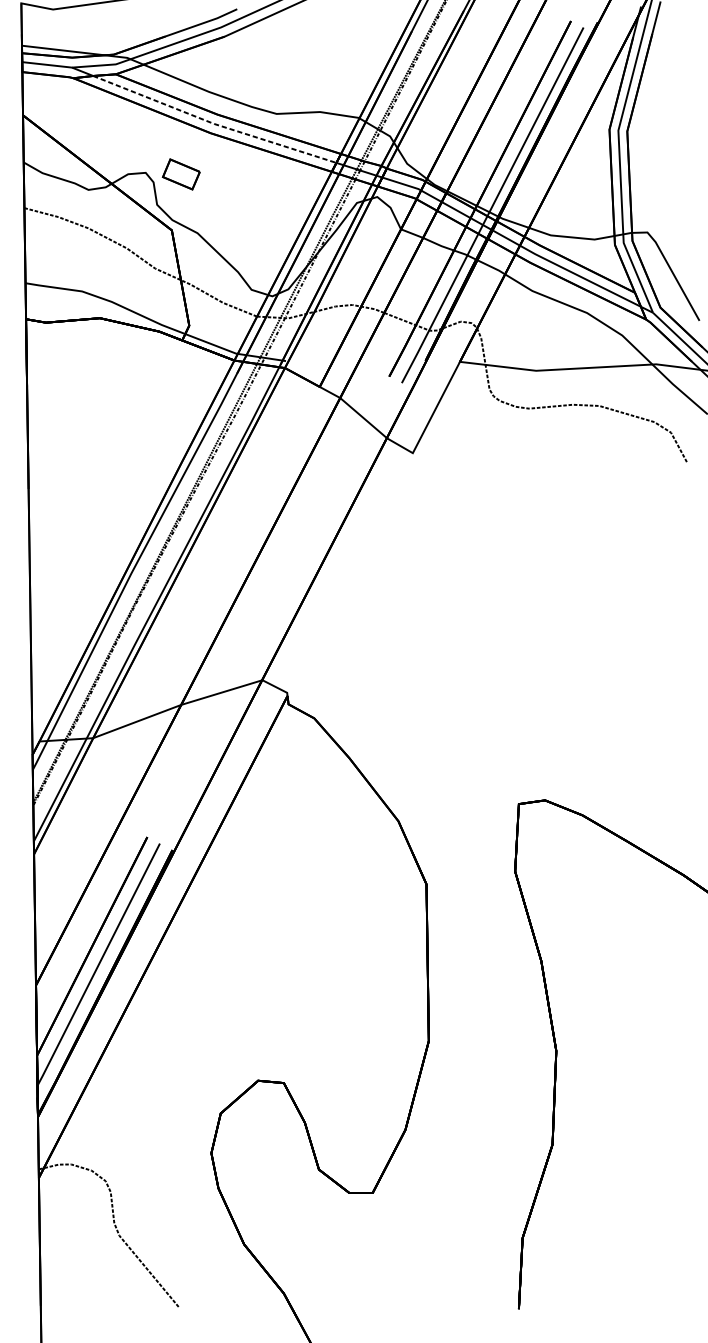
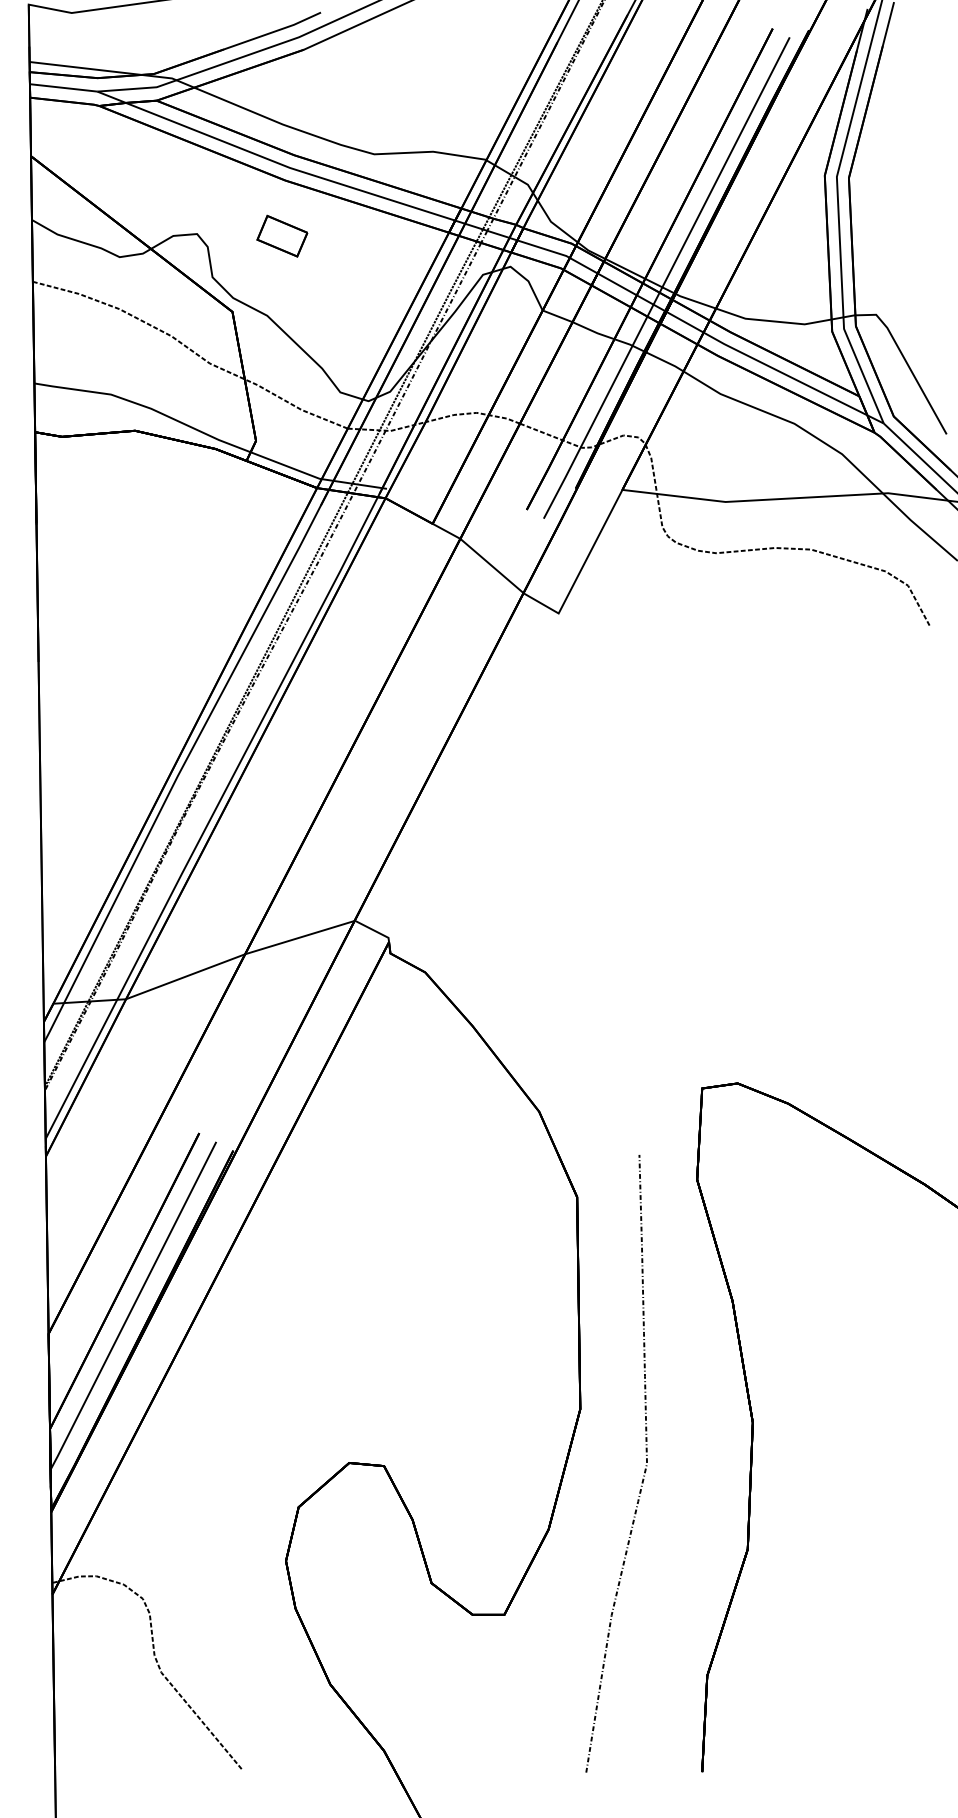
line: (213, 123) -> (288, 167), dashed -> solid
part: (181, 173) -> (282, 235), moved
curve: (476, 1085) -> (644, 1469), added

